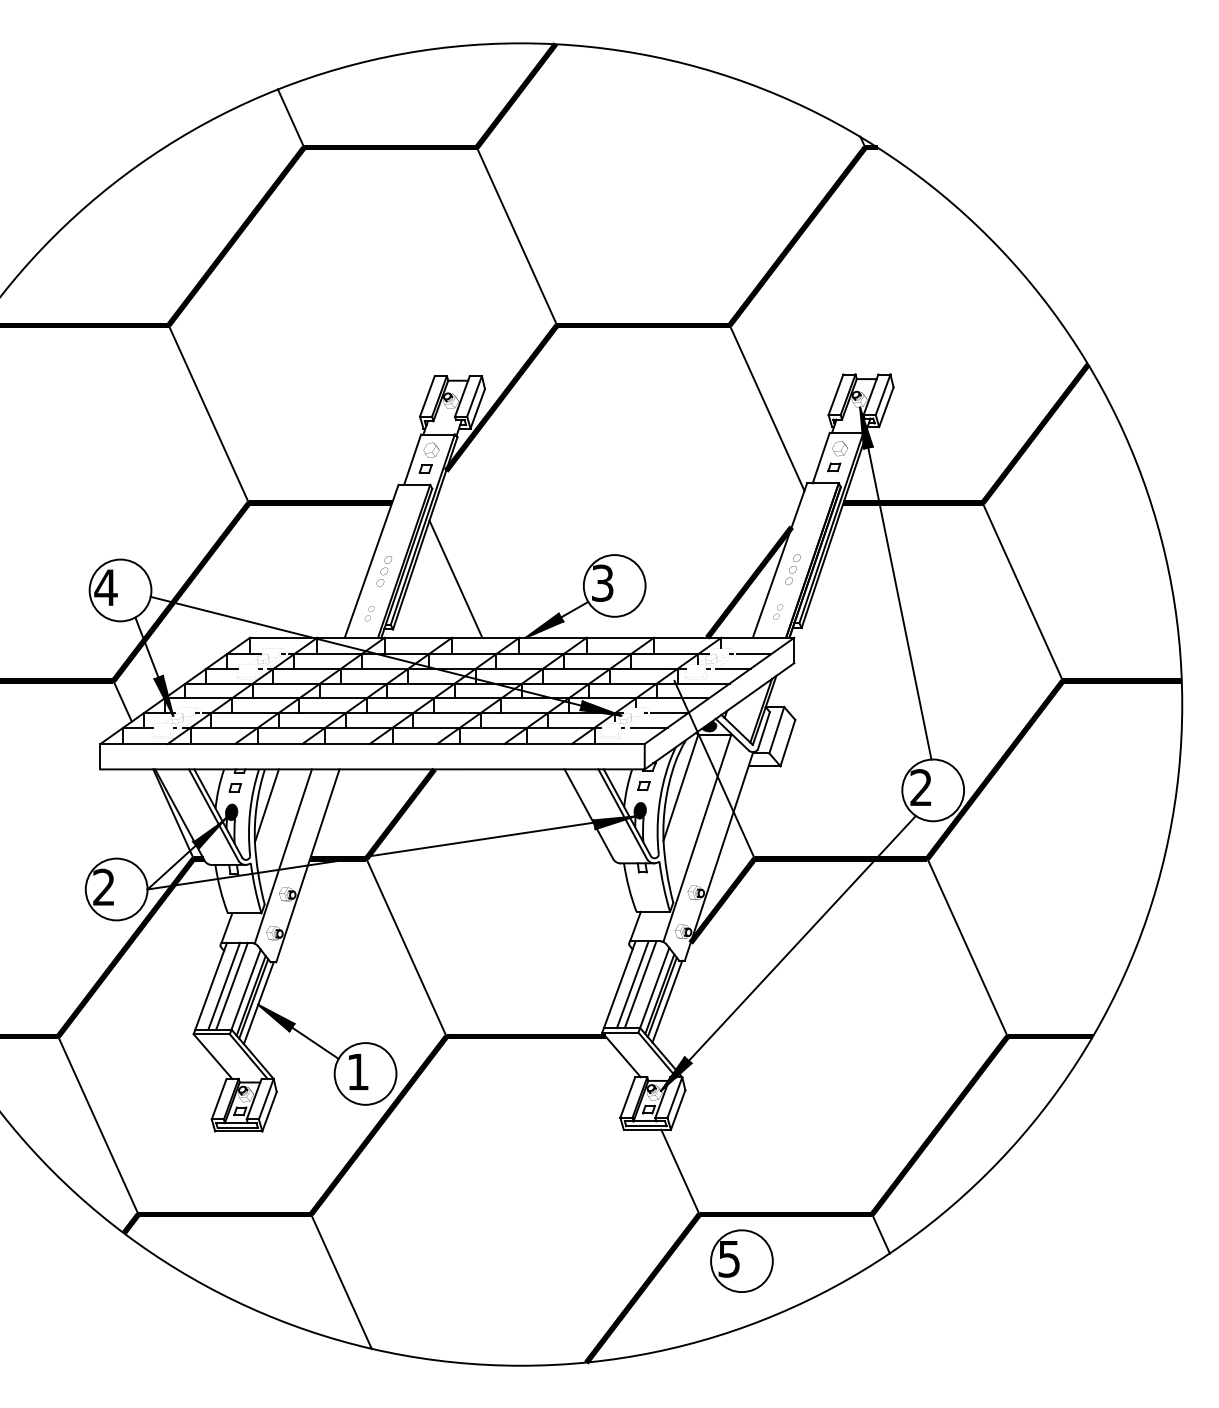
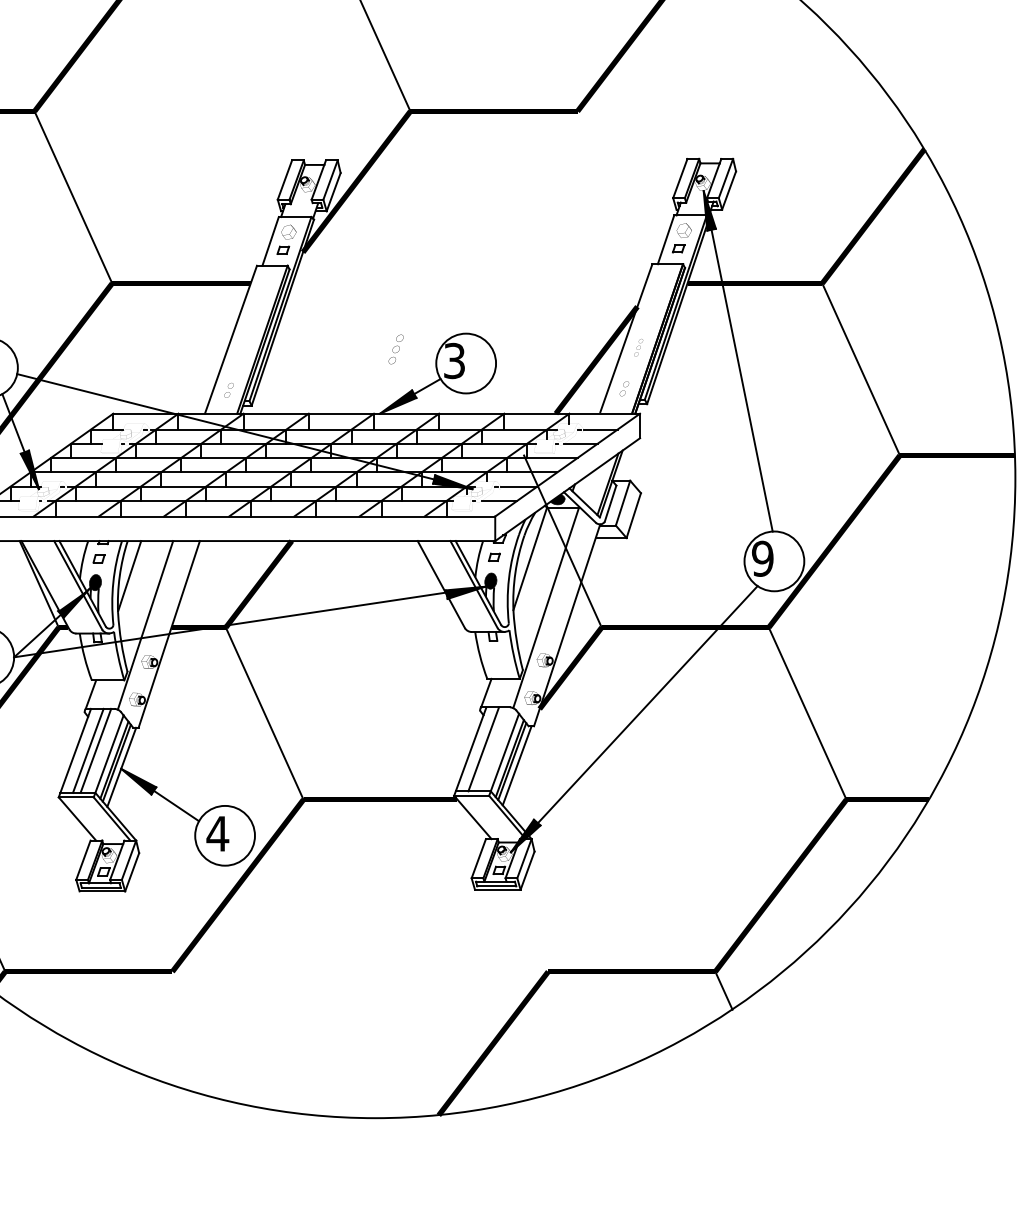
line: (766, 407) -> (613, 190), removed
part: (792, 569) -> (638, 347), size x0.6
part: (383, 571) -> (395, 349), moved
line: (455, 578) -> (312, 356), removed
text: (921, 787) -> (763, 558), 2 -> 9
line: (640, 984) -> (491, 749), removed
text: (357, 1071) -> (217, 833), 1 -> 4
line: (680, 1171) -> (529, 930), removed
part: (741, 1260) -> (588, 1016), removed
line: (341, 1281) -> (201, 1036), removed

